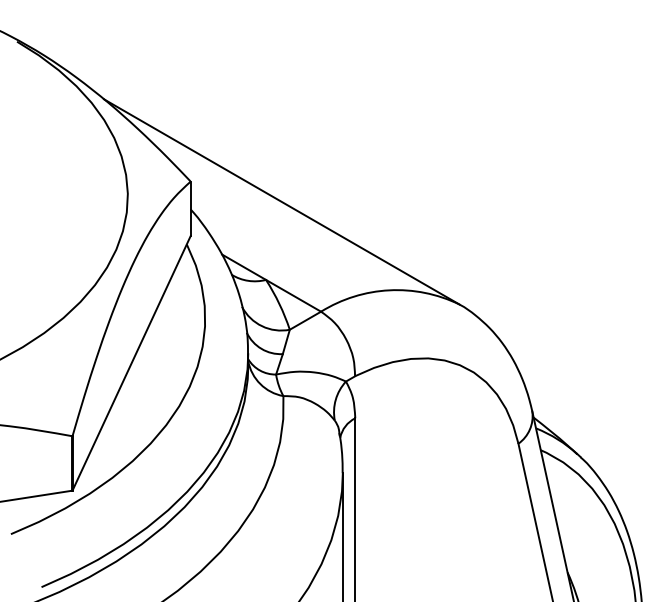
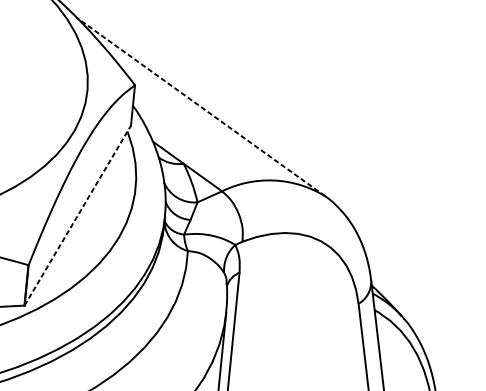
line: (281, 201) -> (200, 106), solid -> dashed
line: (131, 362) -> (77, 214), solid -> dashed

